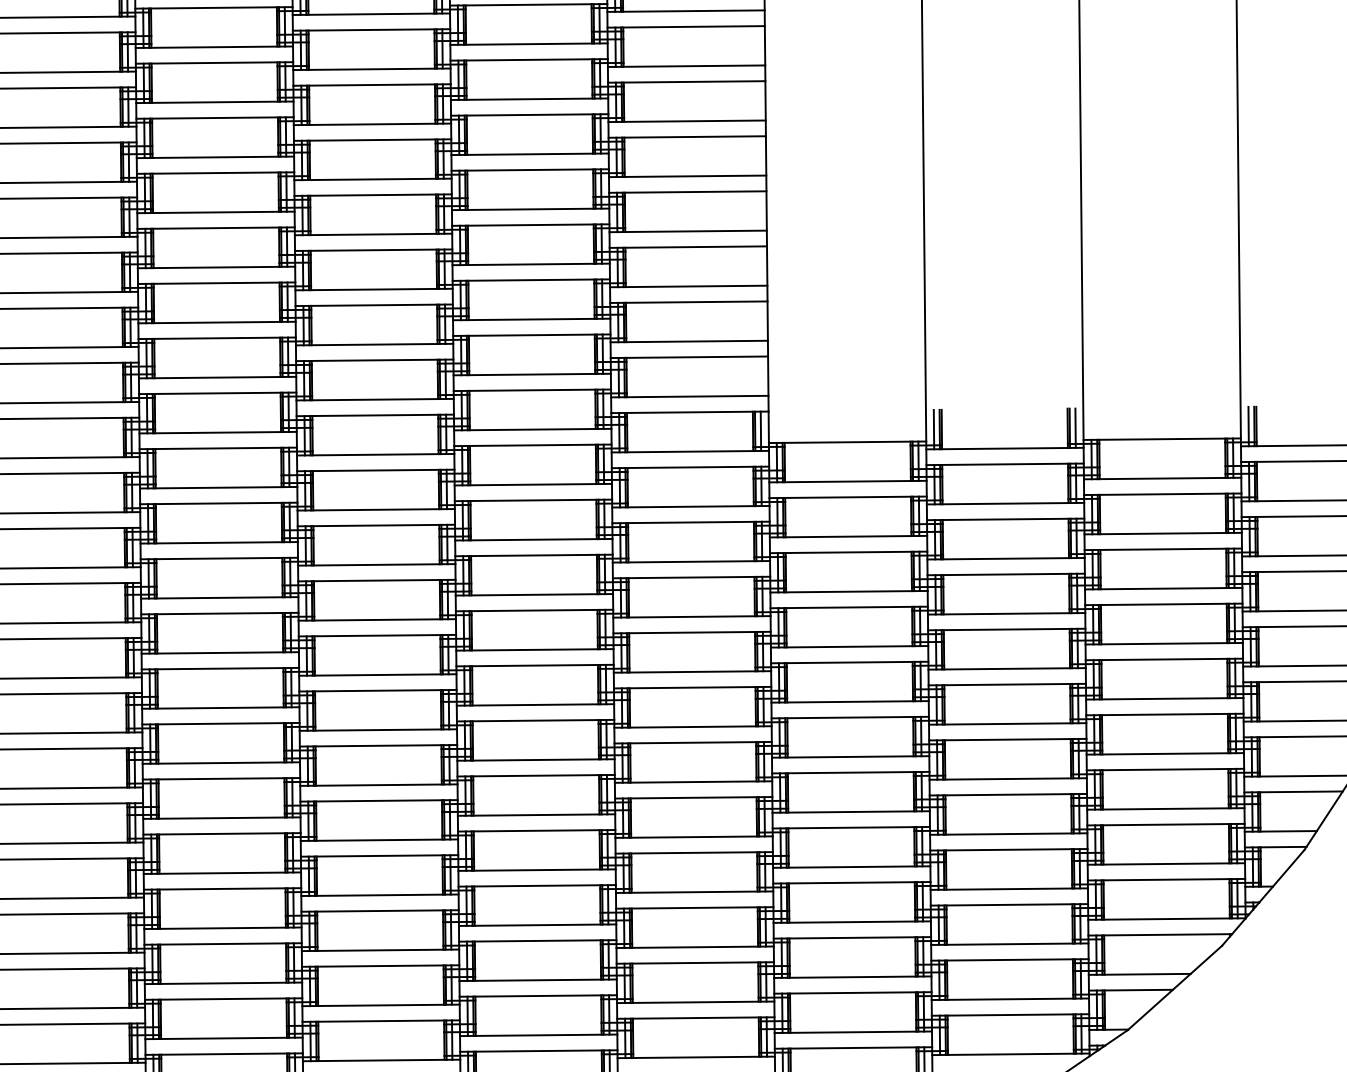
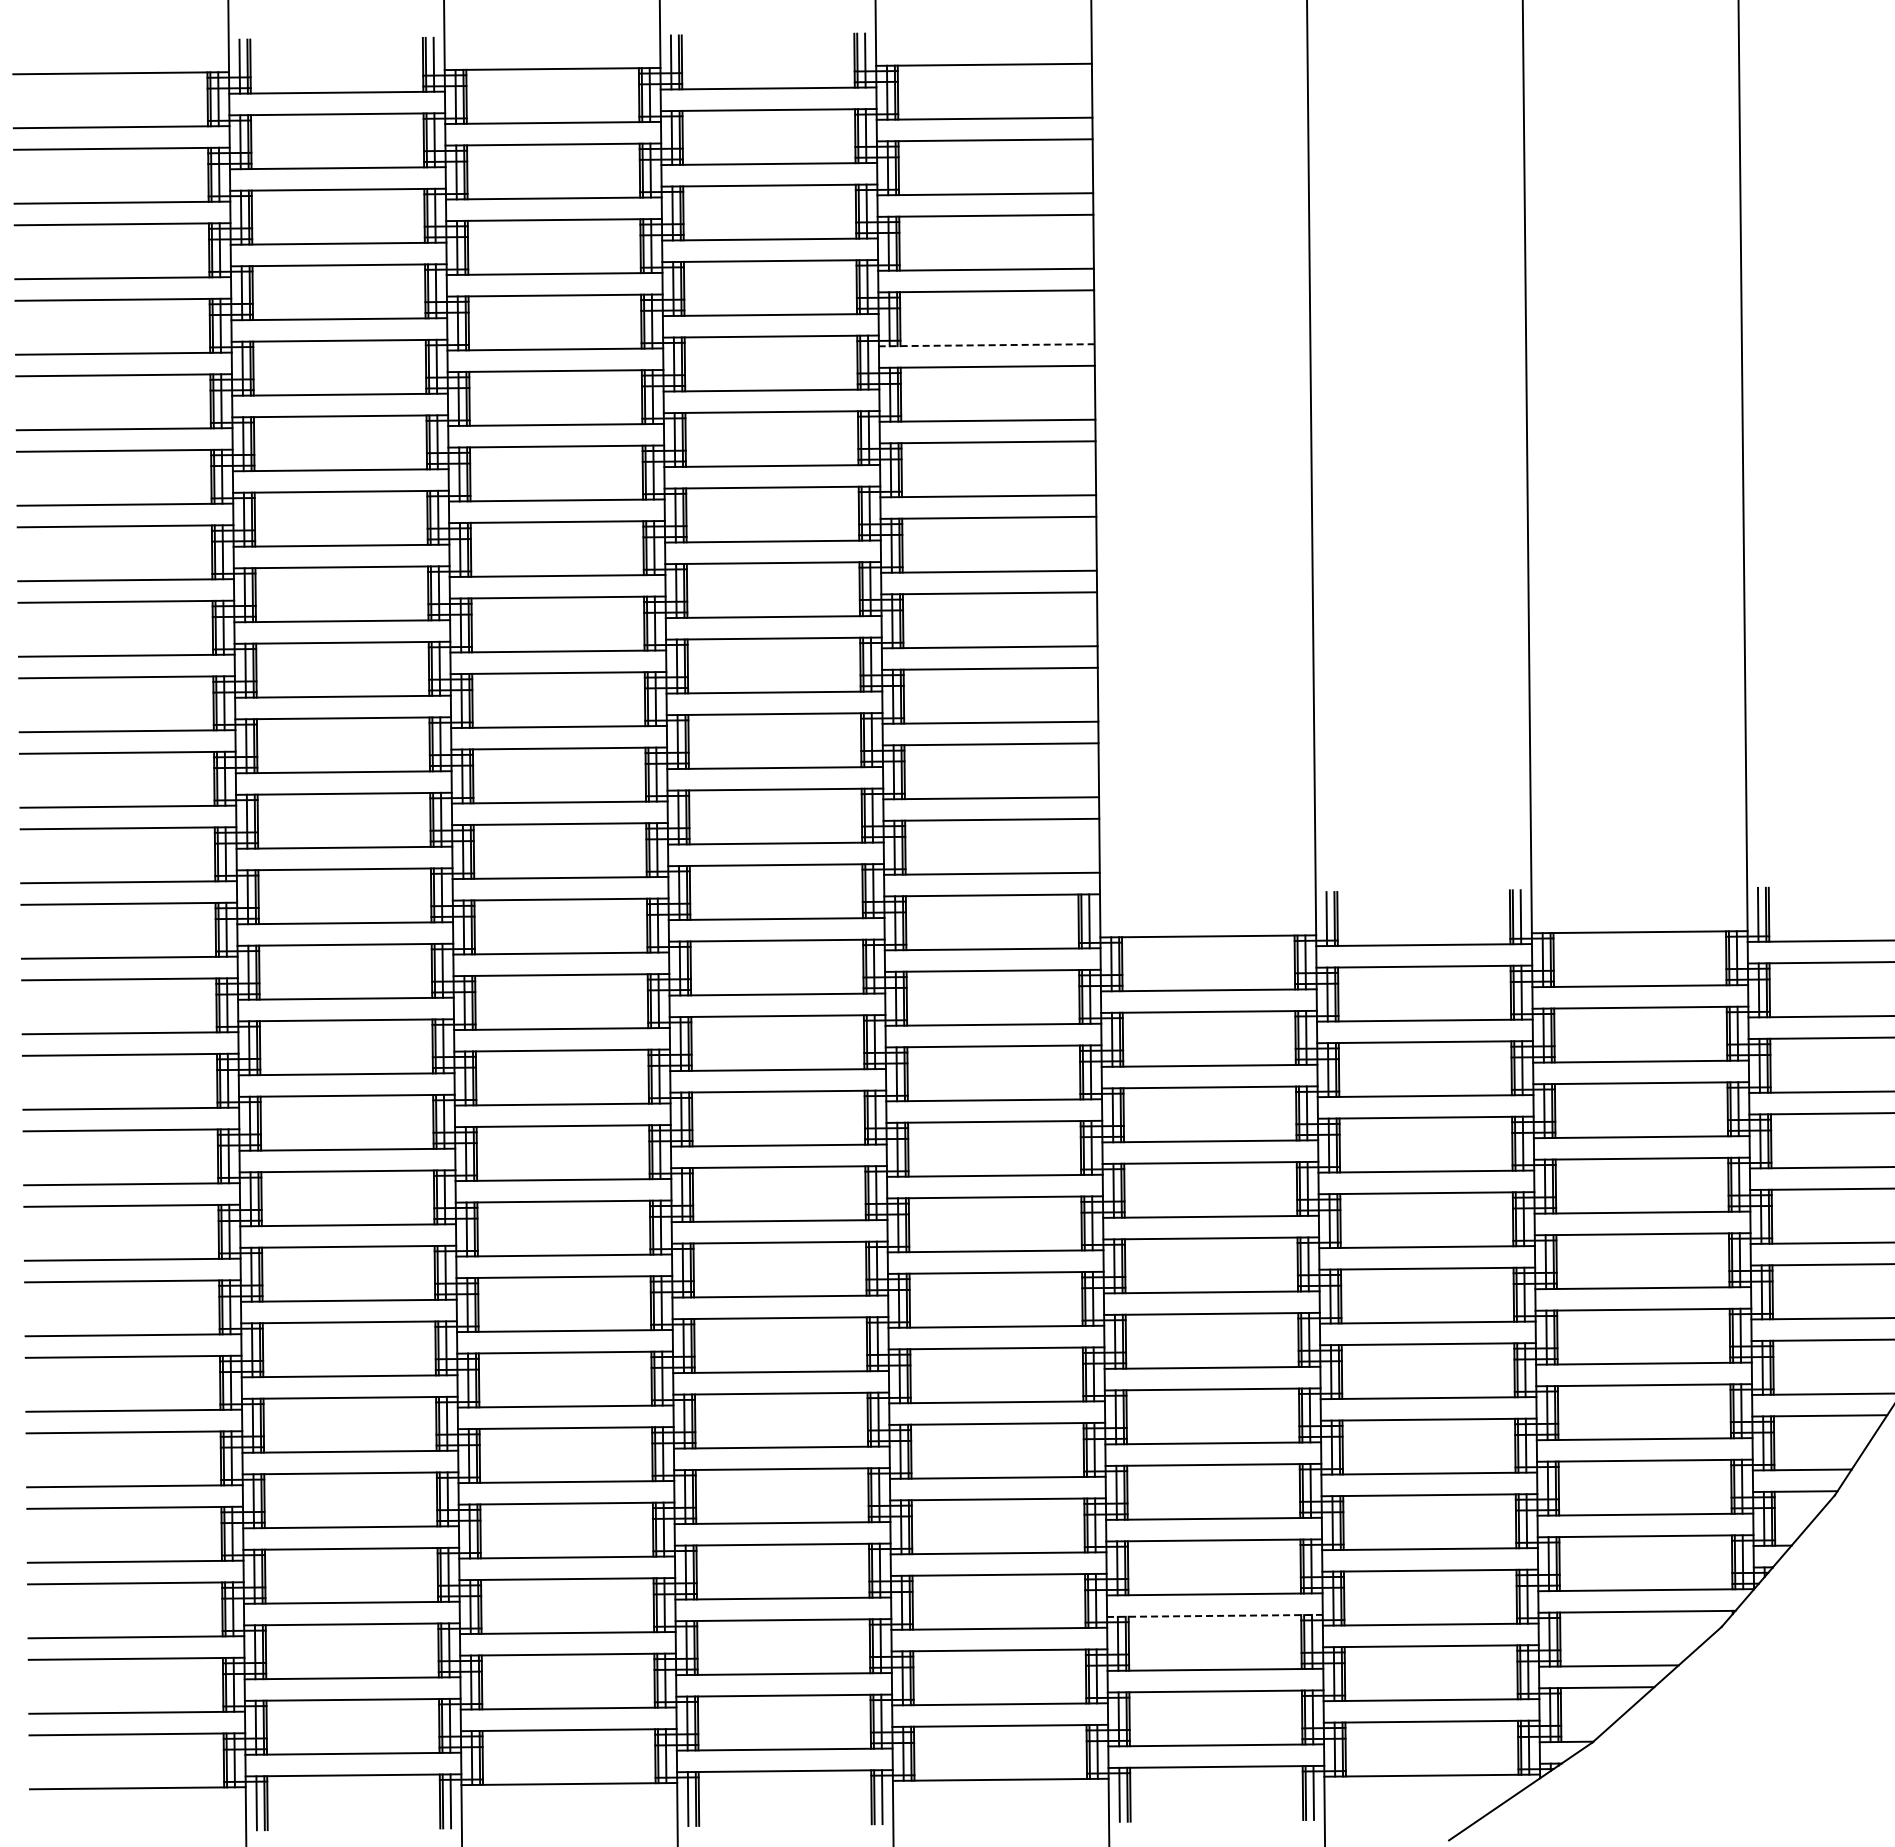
line: (685, 11) -> (986, 345), solid -> dashed
line: (852, 937) -> (1214, 1615), solid -> dashed

